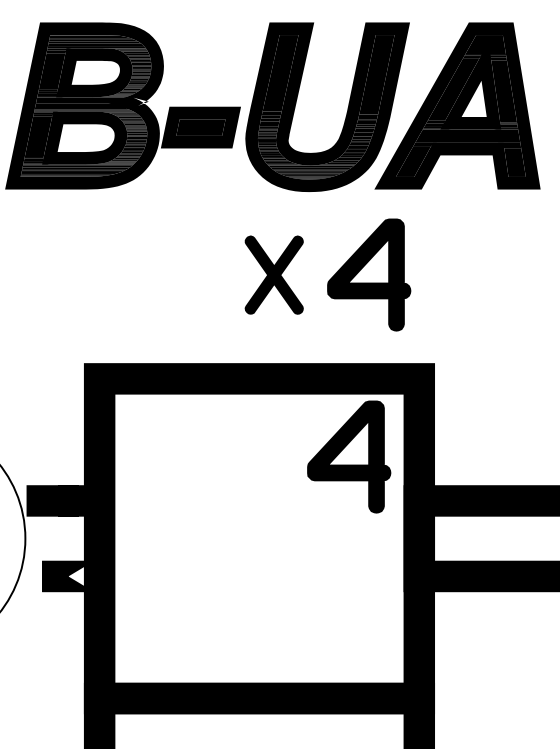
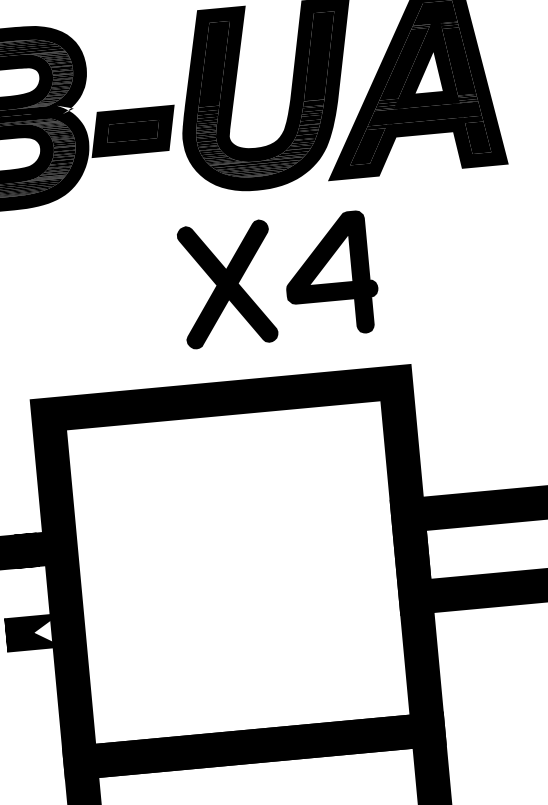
part: (274, 274) -> (227, 283), size x1.43
part: (349, 456) -> (327, 474), removed

